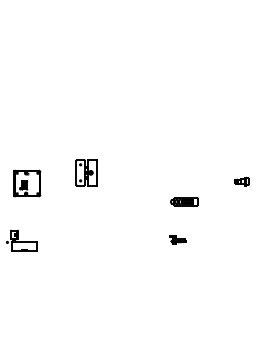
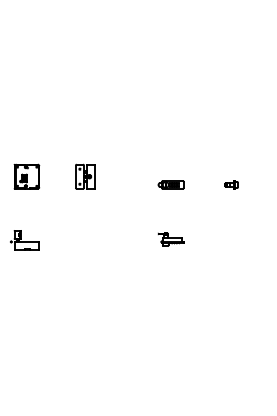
part: (26, 183) -> (26, 176), moved
part: (183, 201) -> (170, 184), moved
part: (177, 239) -> (170, 239), size x1.67

